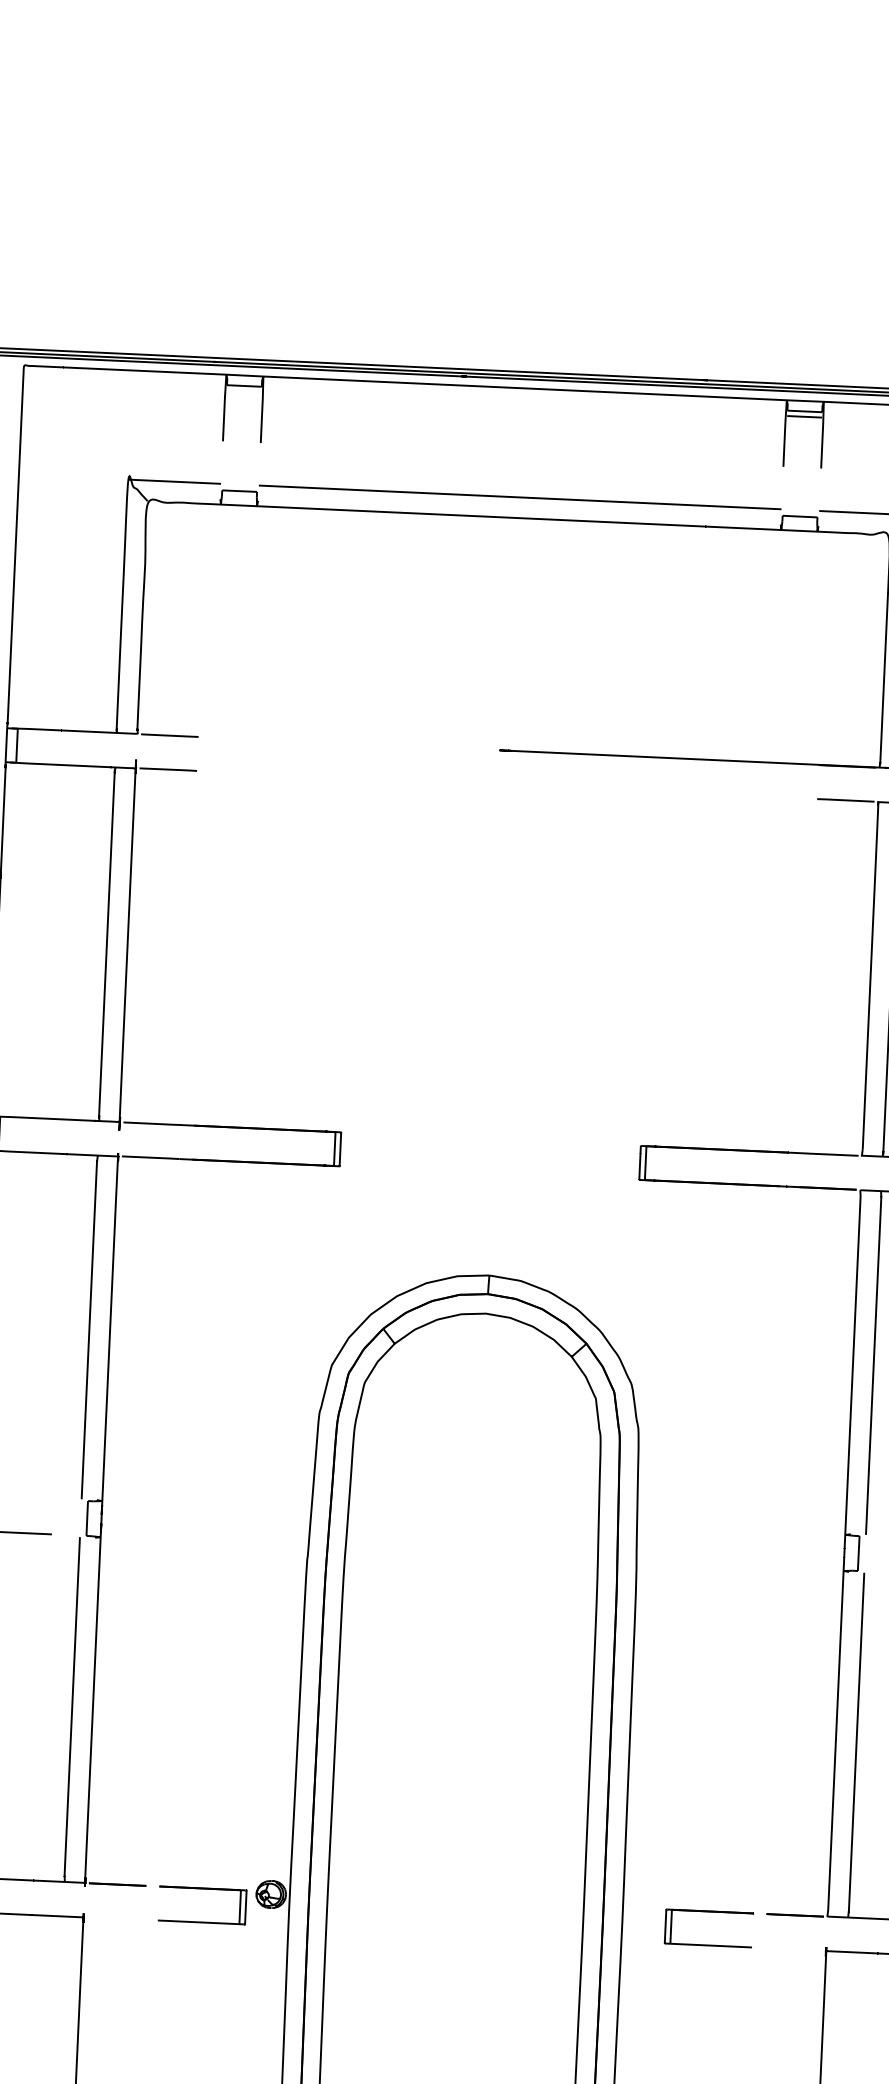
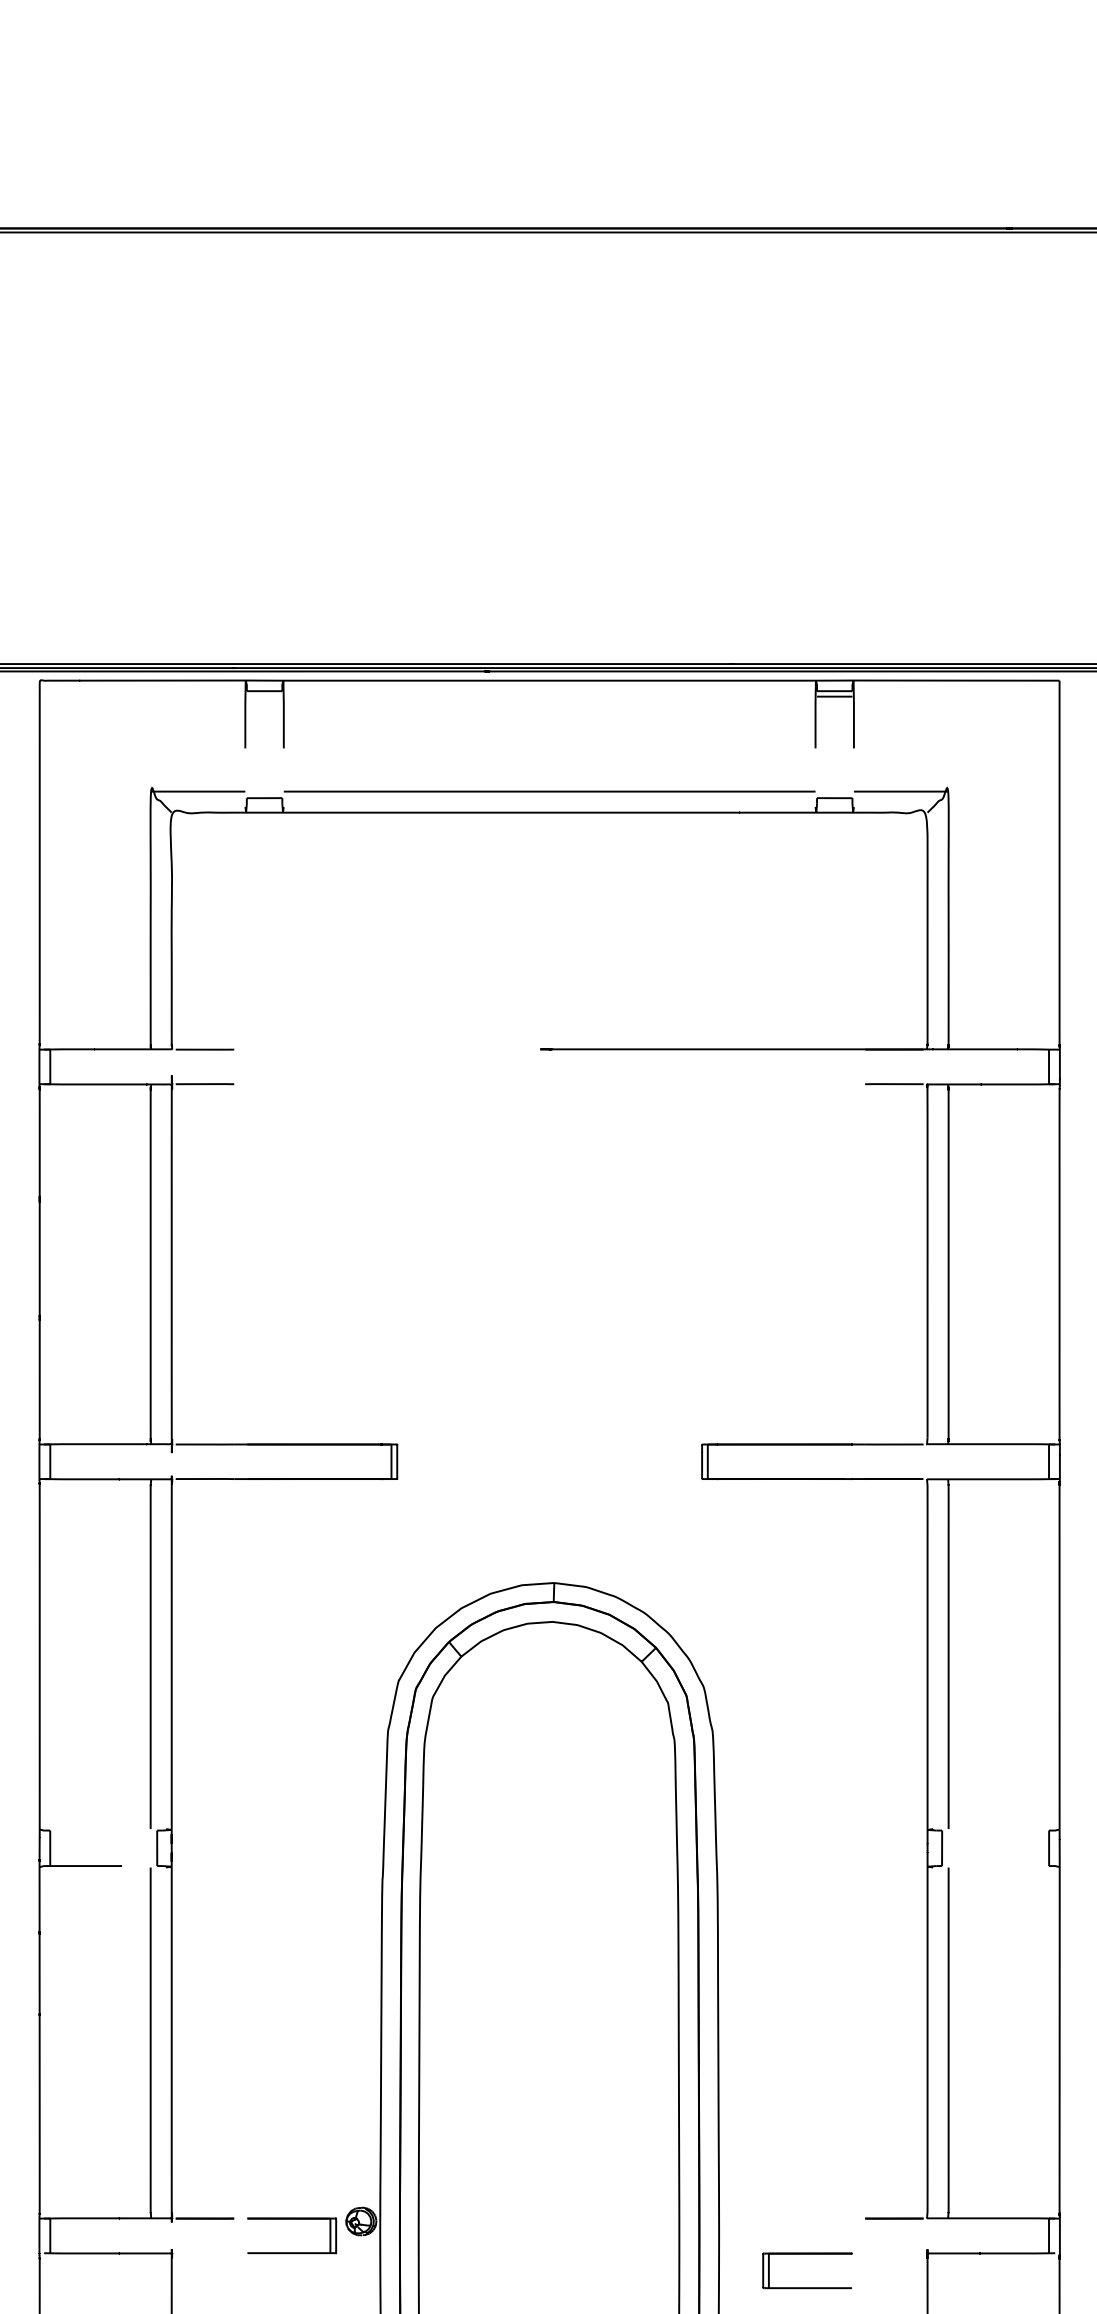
part: (709, 1912) -> (807, 2254), moved

